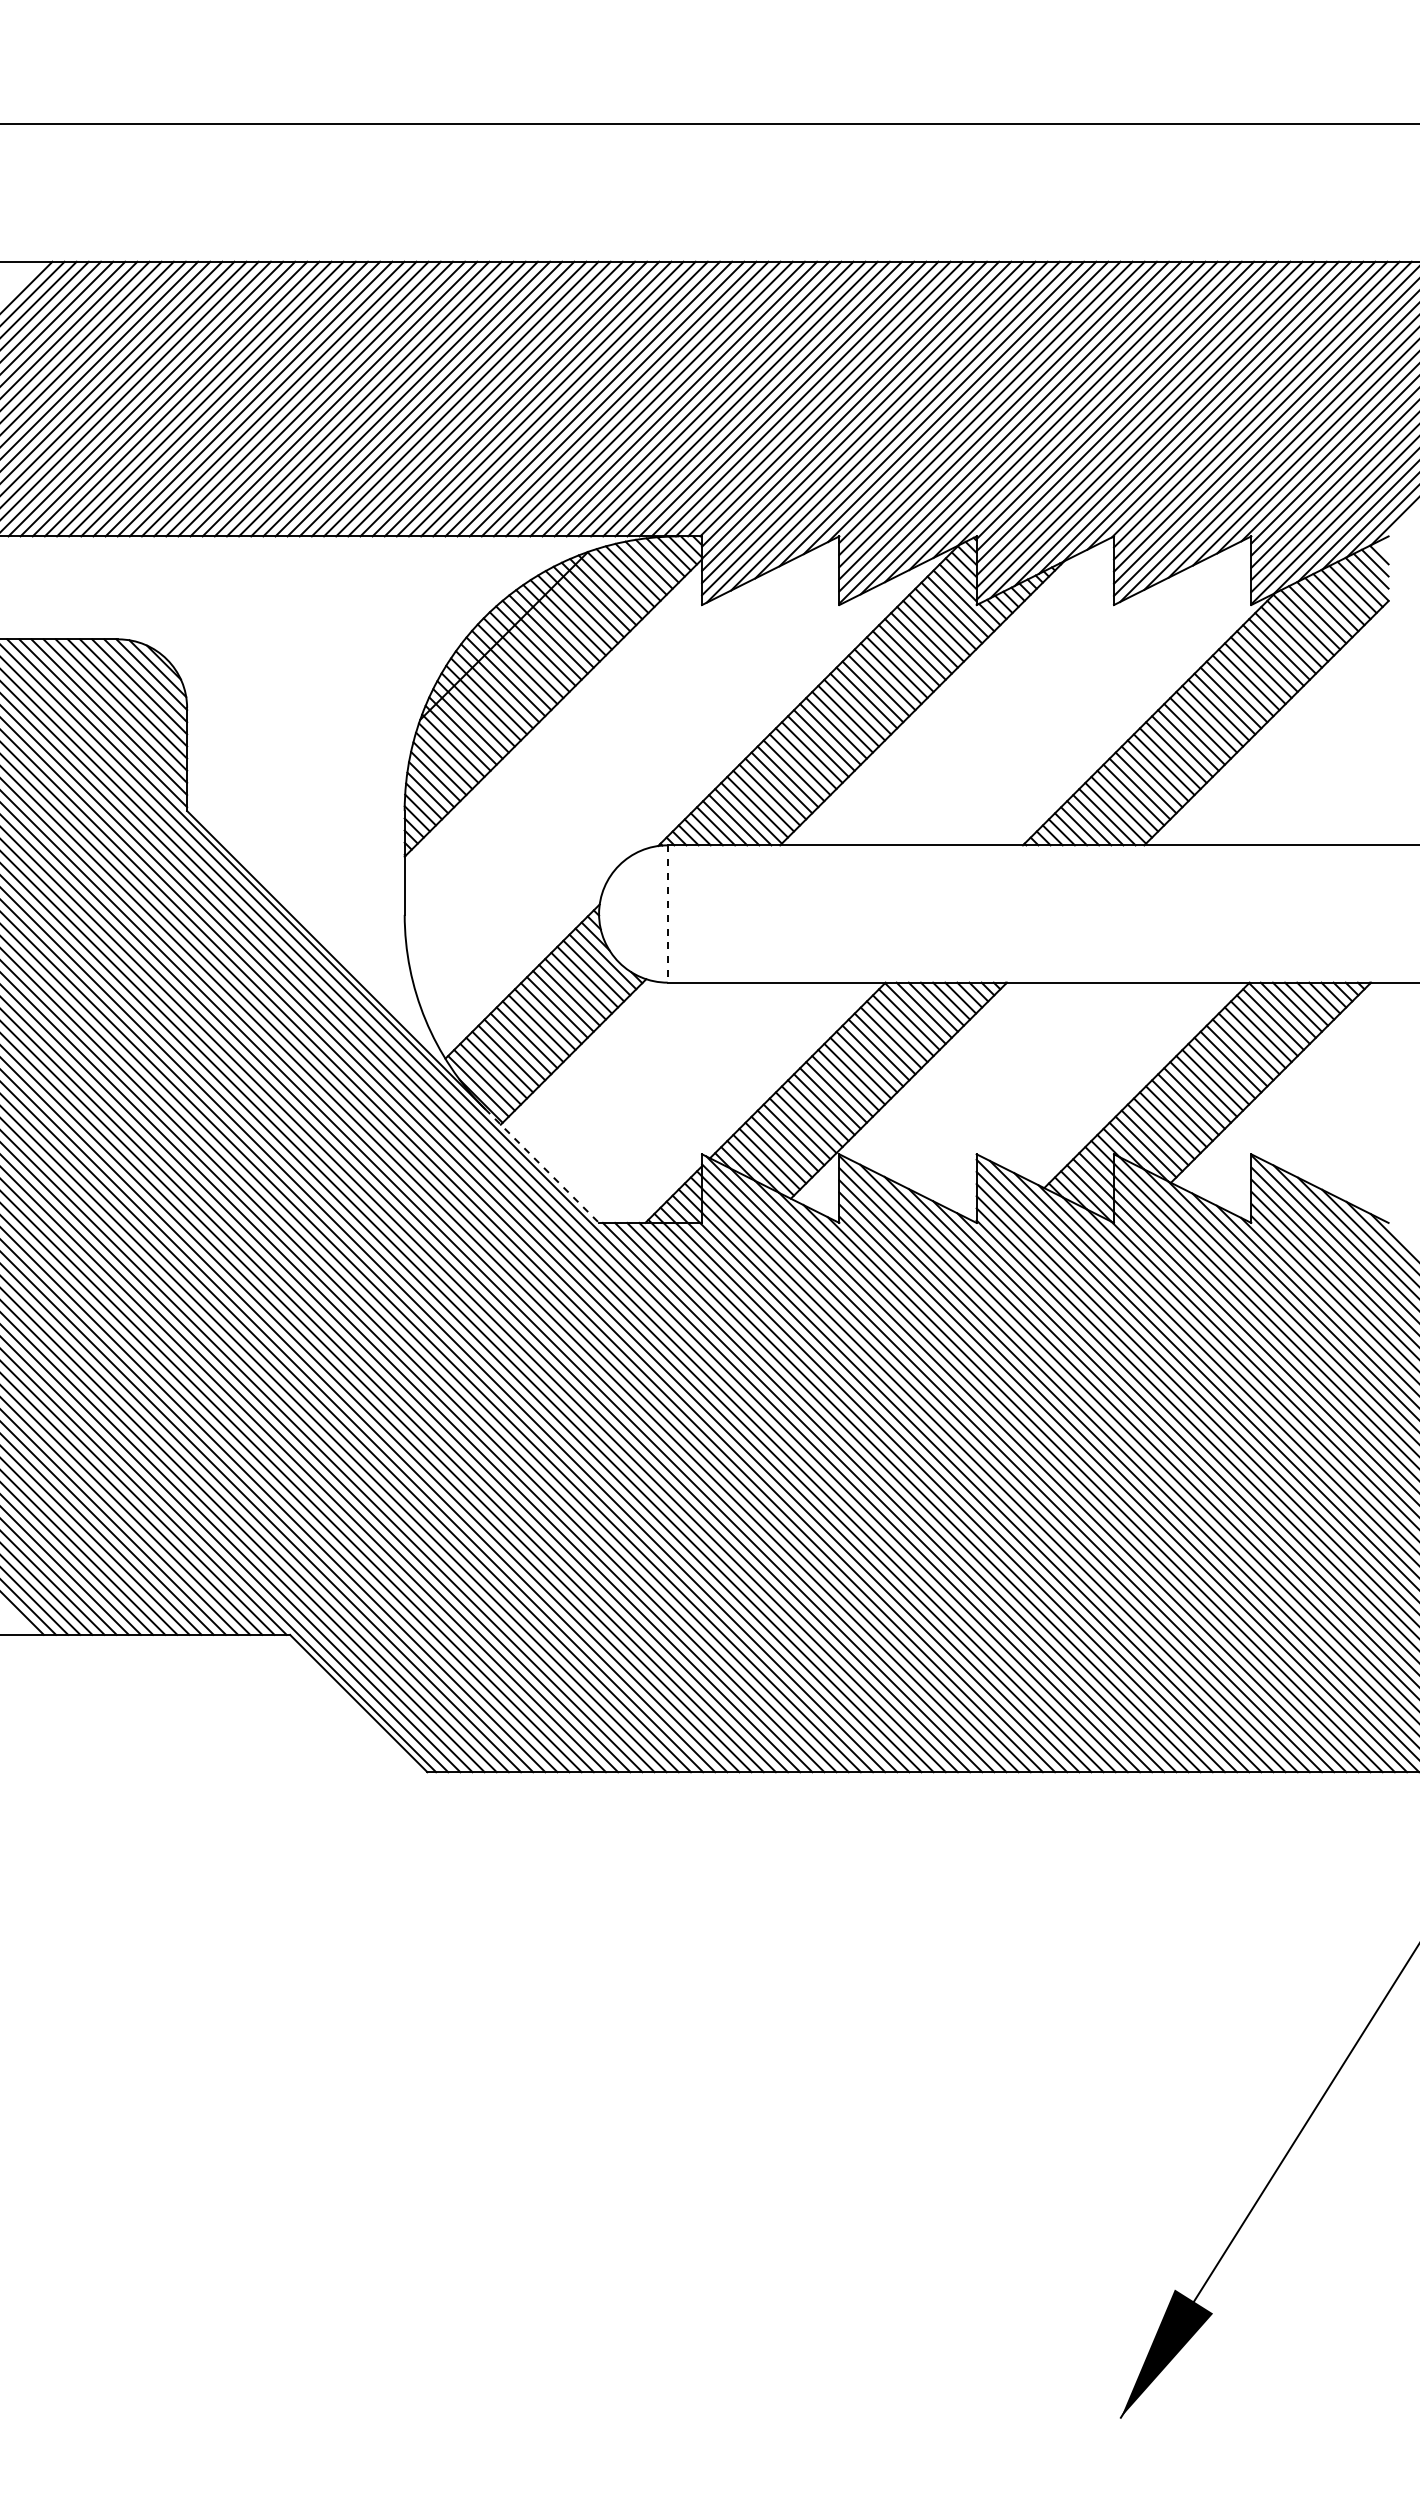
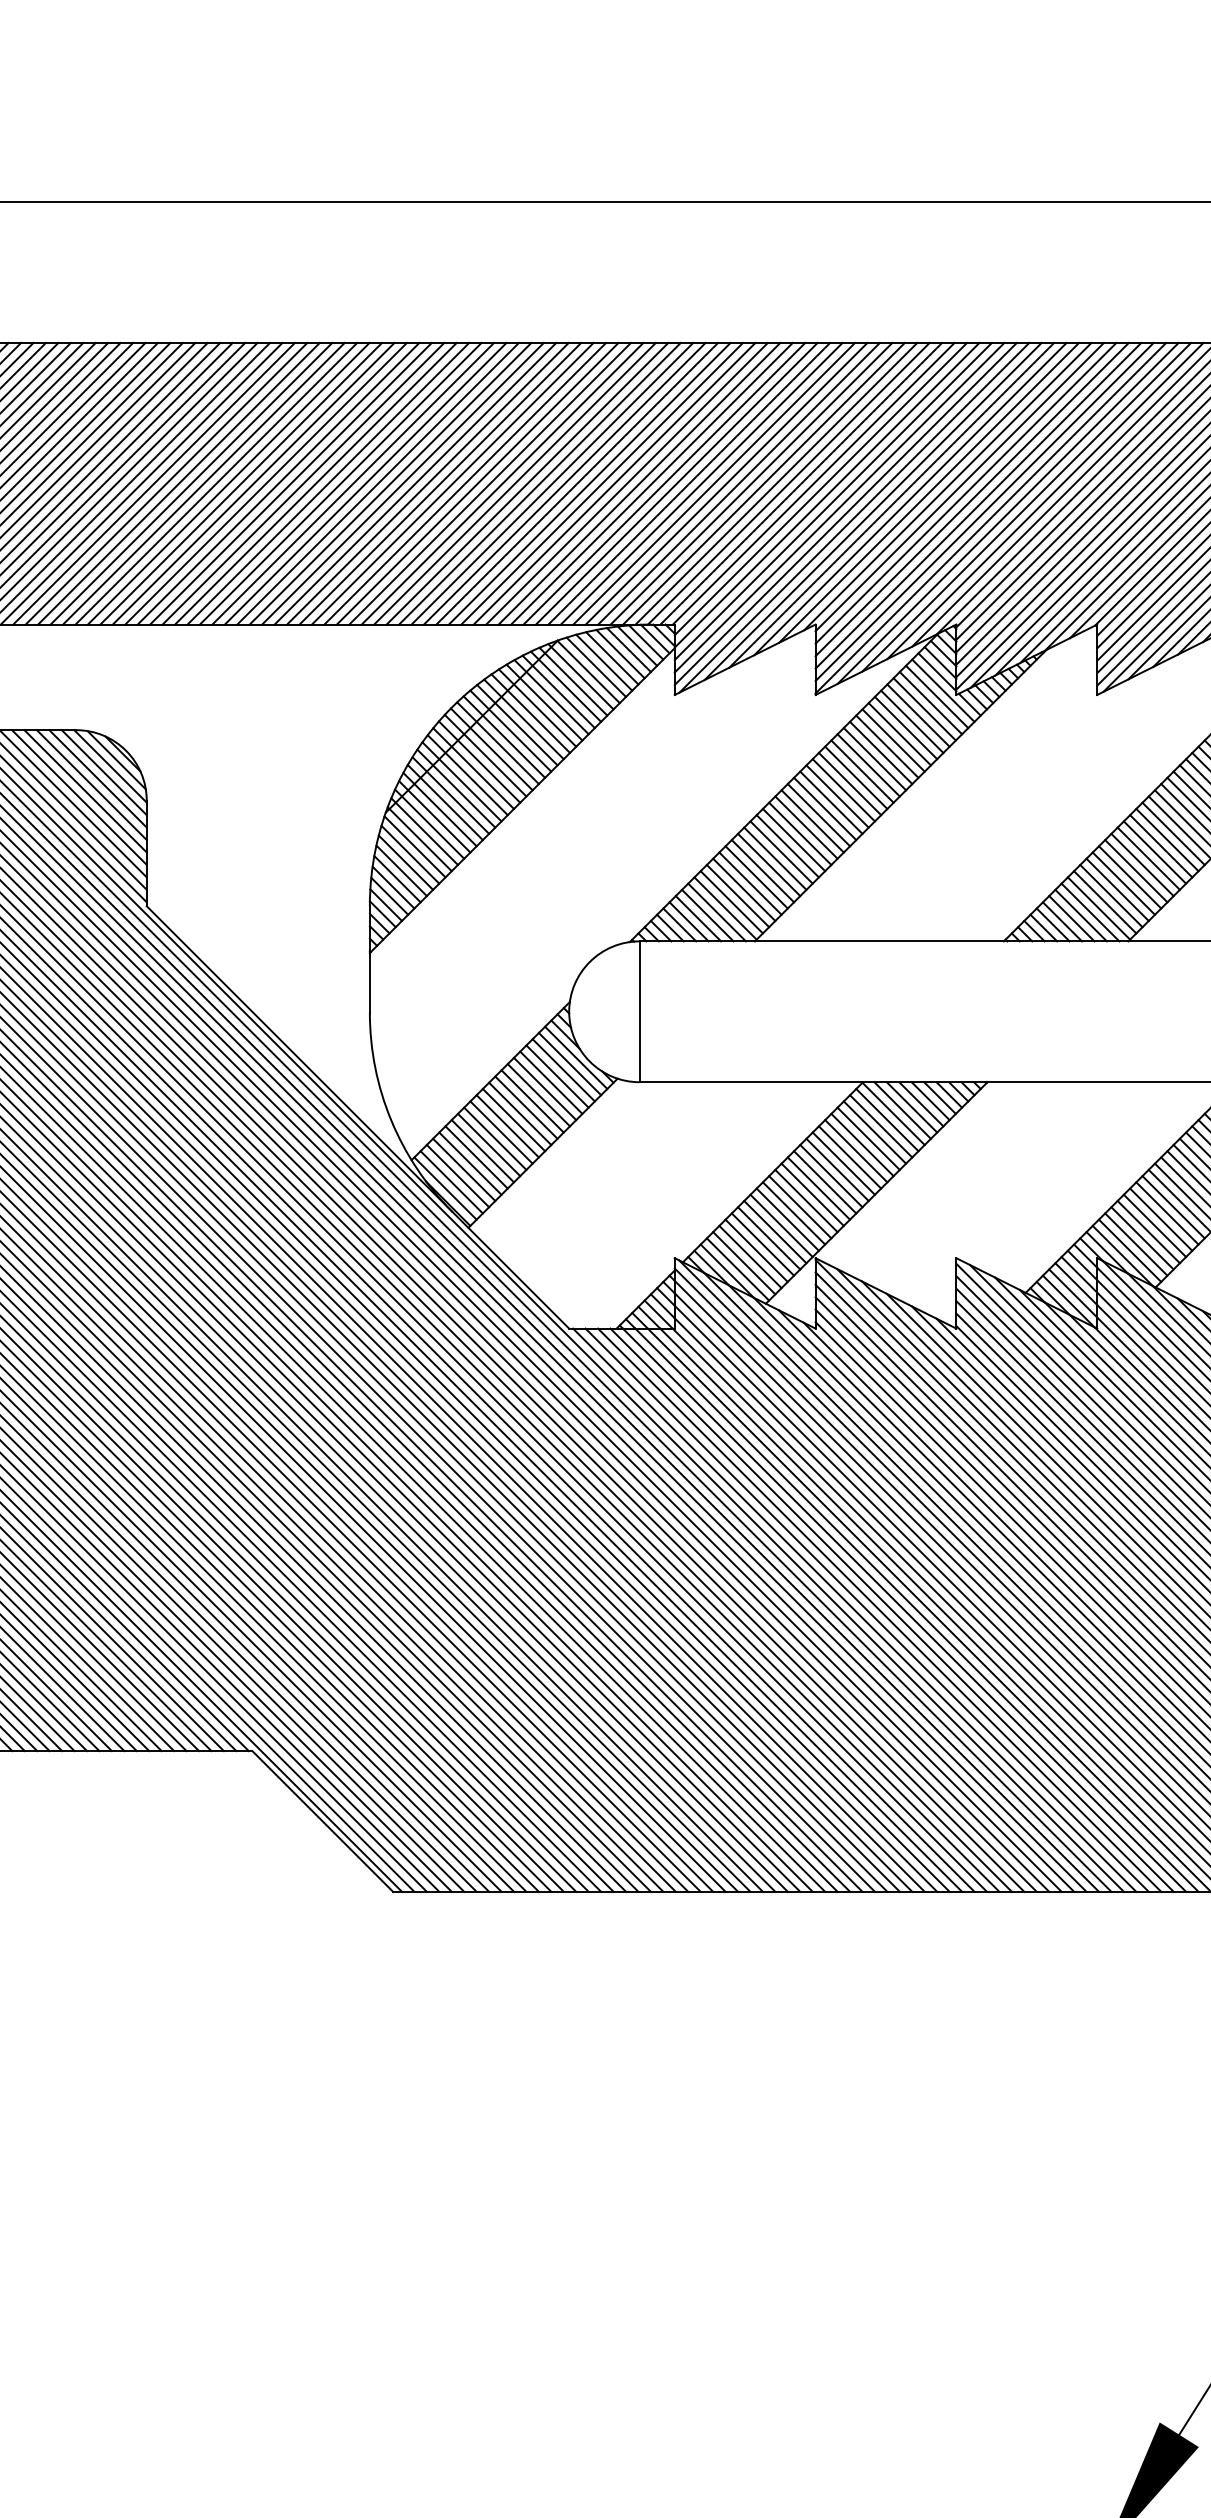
line: (667, 914) -> (639, 1012), dashed -> solid
line: (542, 1166) -> (511, 1270), dashed -> solid

